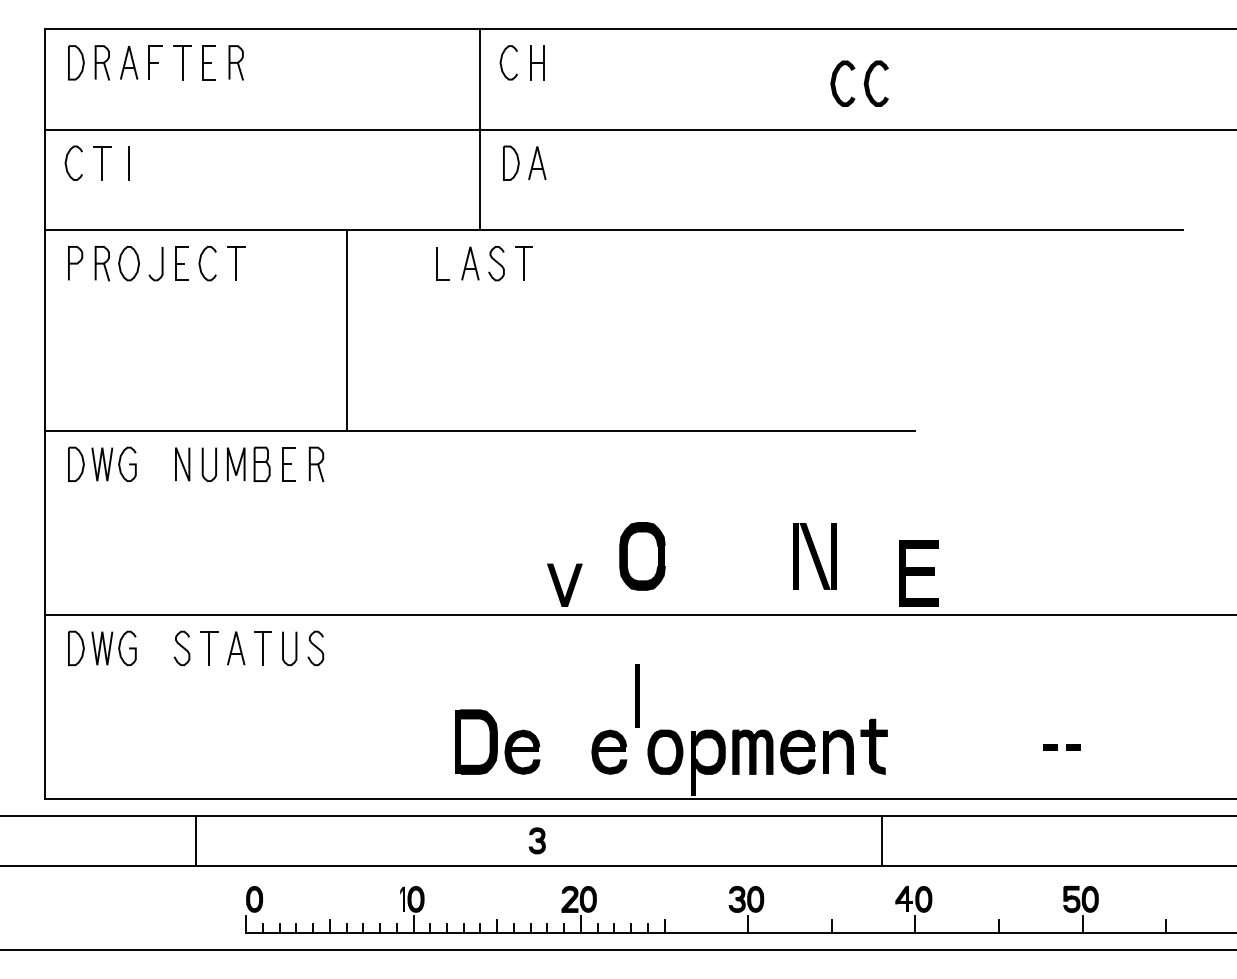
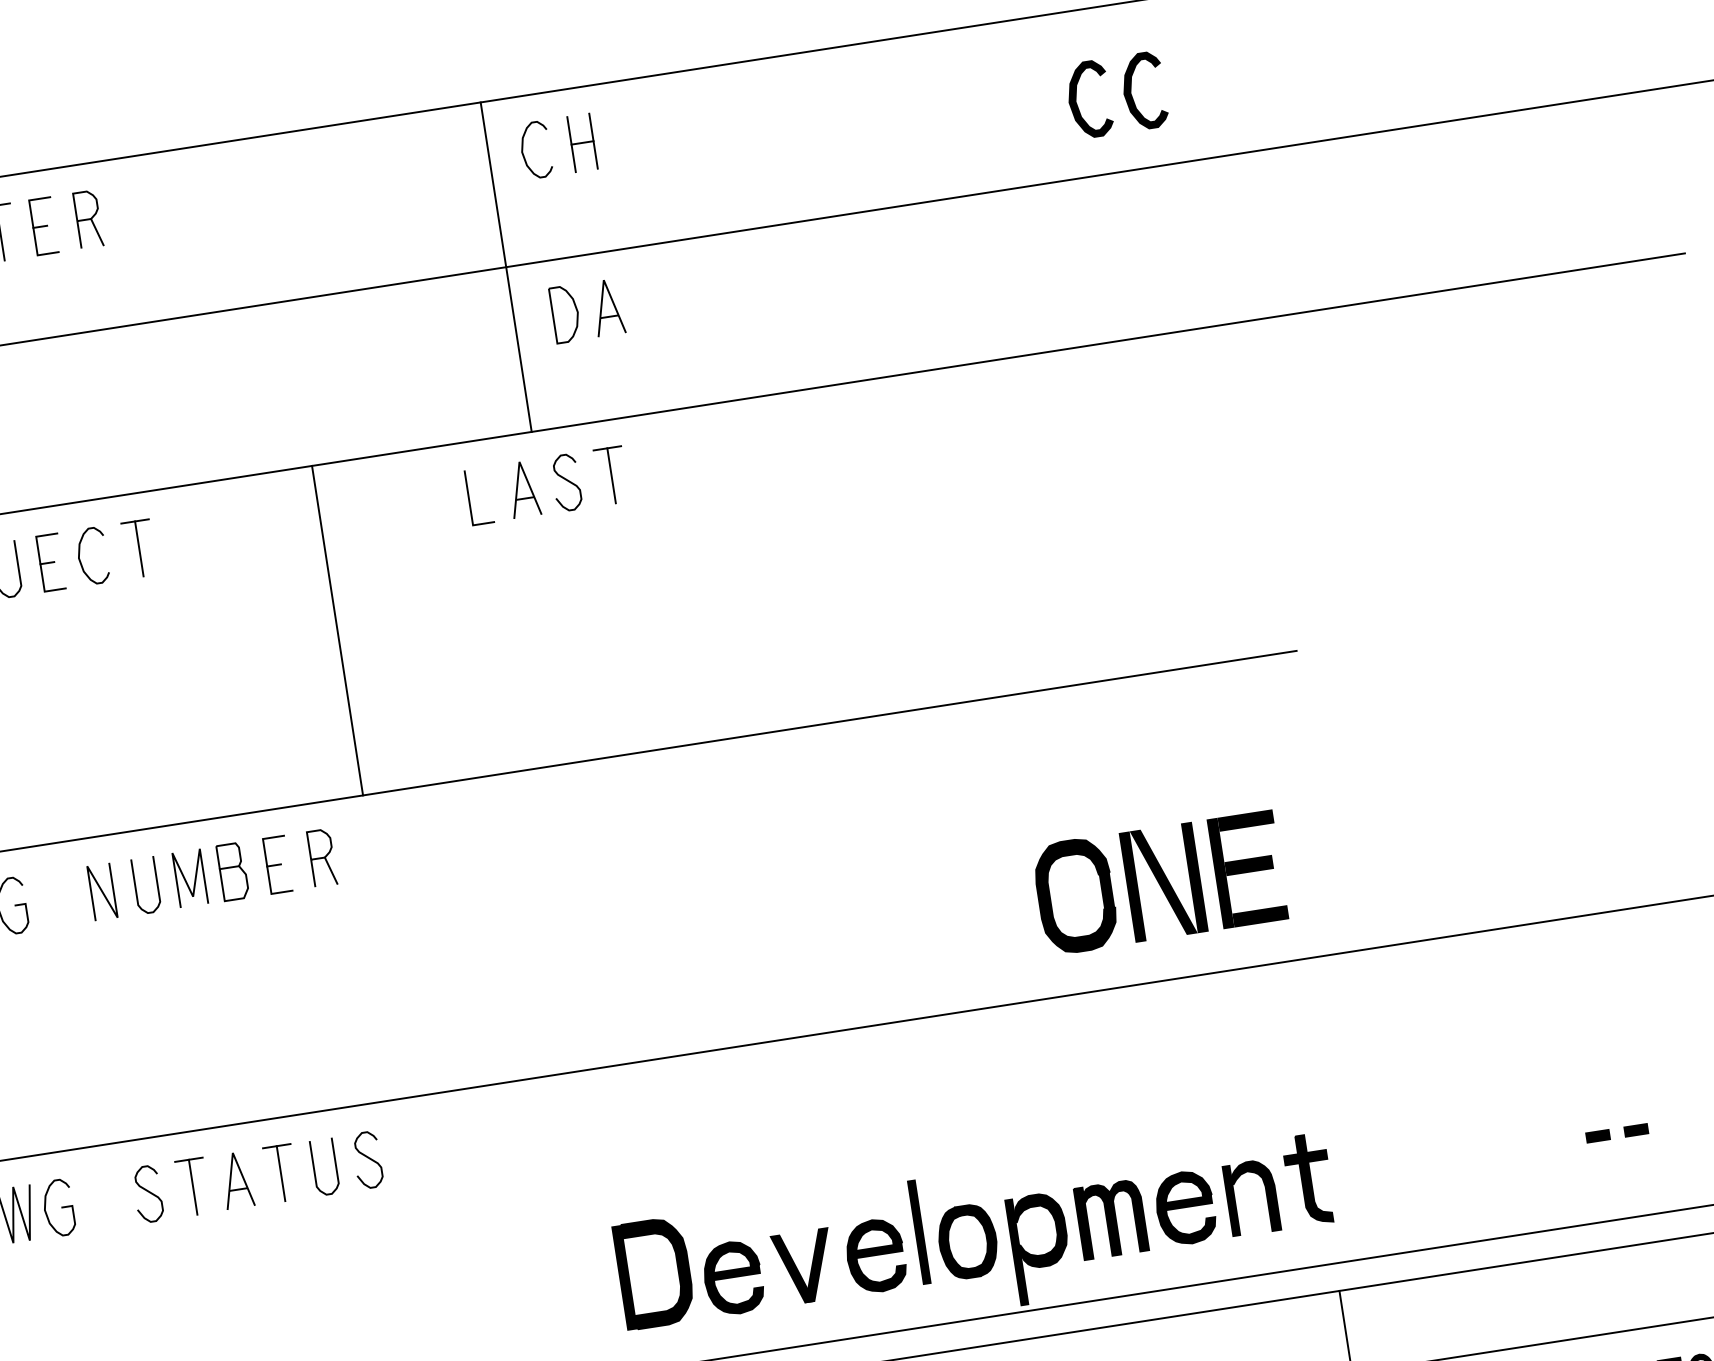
part: (642, 556) -> (1075, 896), moved
part: (918, 573) -> (1246, 869), moved
part: (564, 584) -> (803, 1265), moved
line: (637, 695) -> (919, 1231), moved

